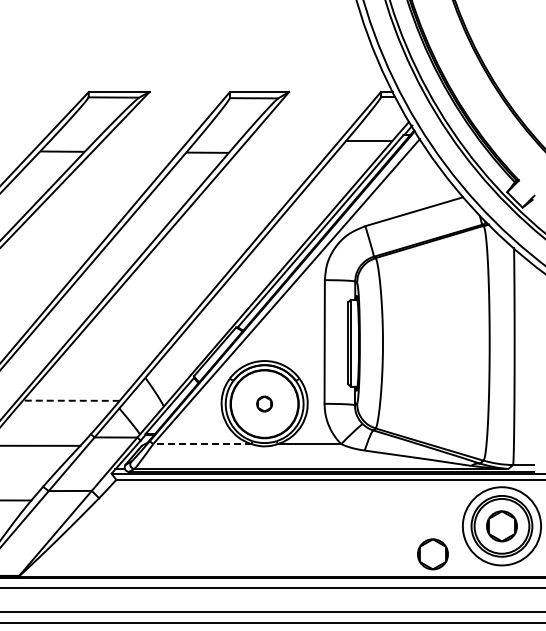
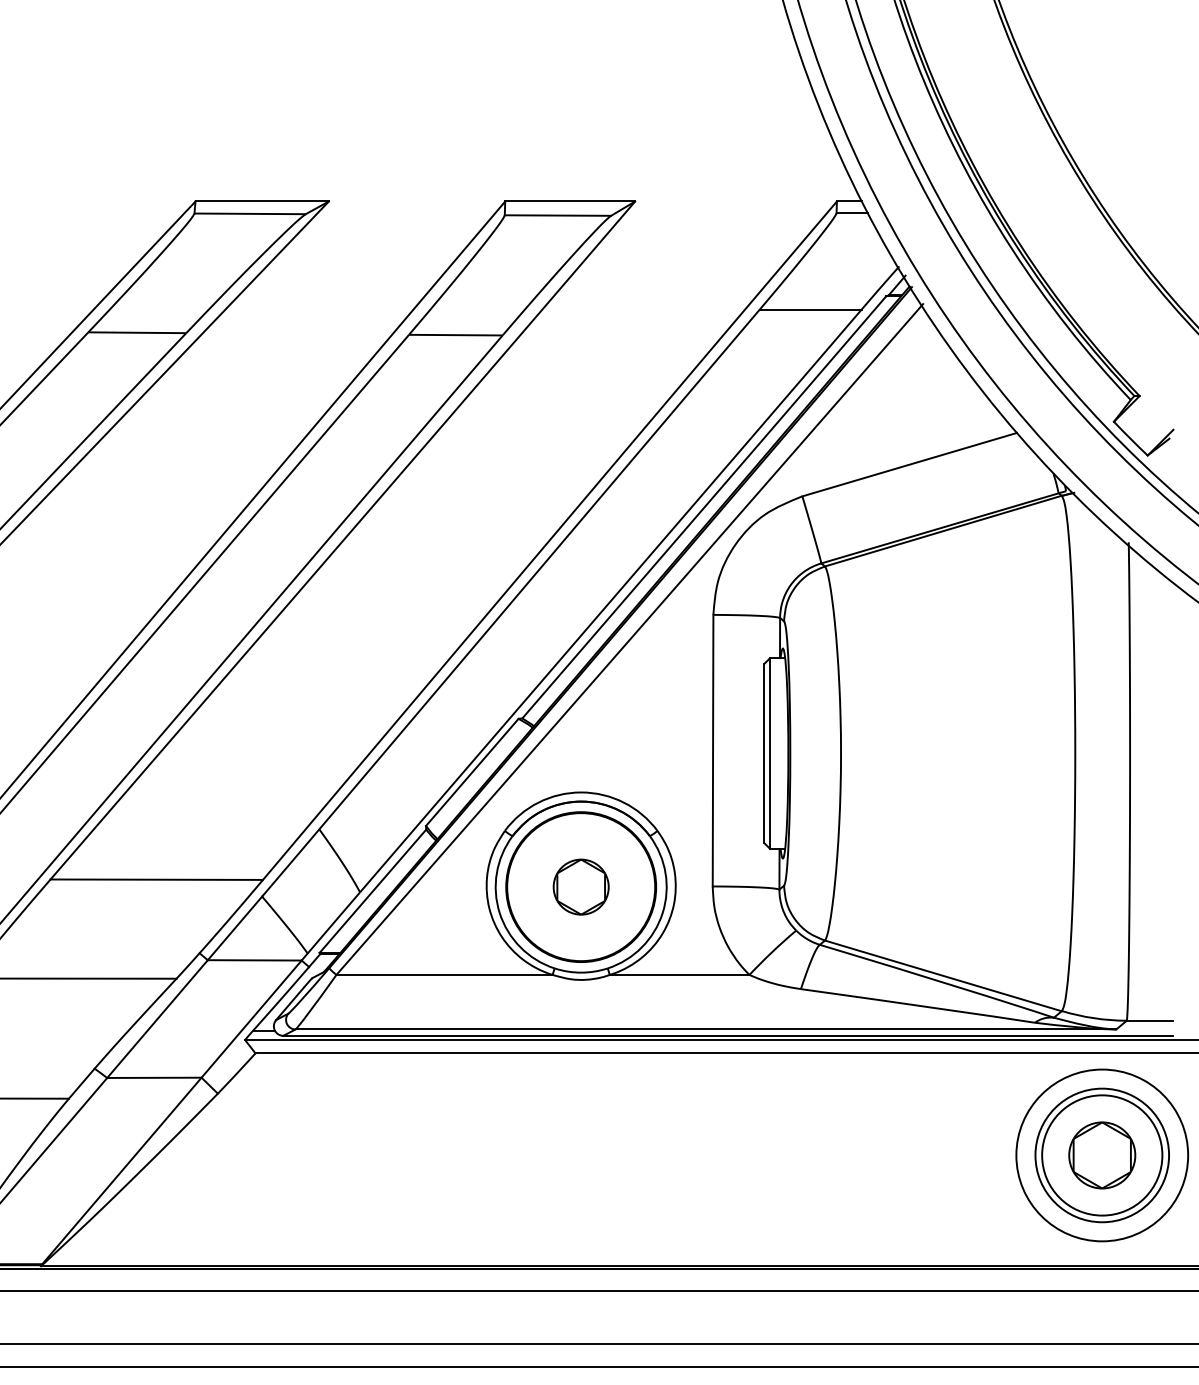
line: (70, 400) -> (154, 879), dashed -> solid
part: (264, 403) -> (580, 885), size x1.67
line: (201, 444) -> (442, 975), dashed -> solid
part: (432, 554) -> (949, 1217), removed

